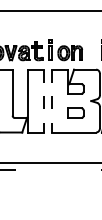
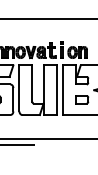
line: (44, 101) -> (57, 90), dashed -> solid
line: (52, 101) -> (63, 90), dashed -> solid

